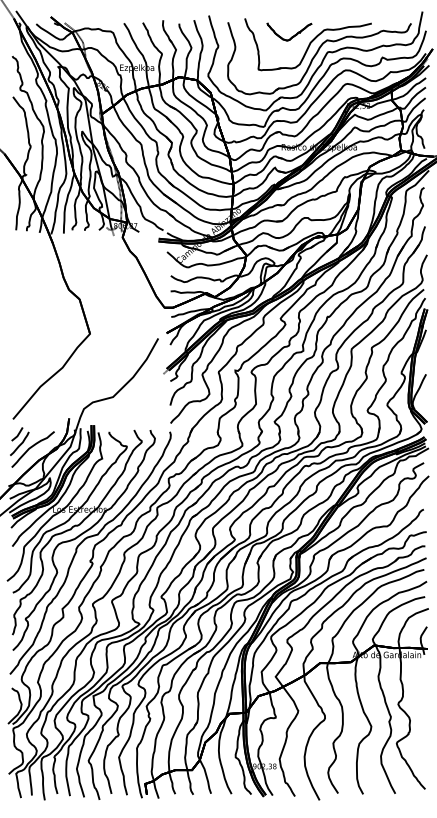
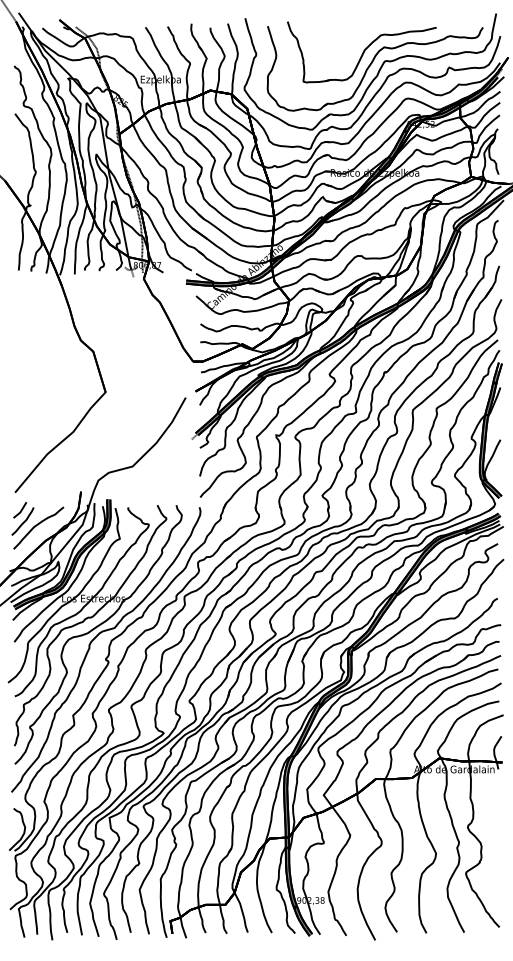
part: (293, 35) -> (344, 41), removed

